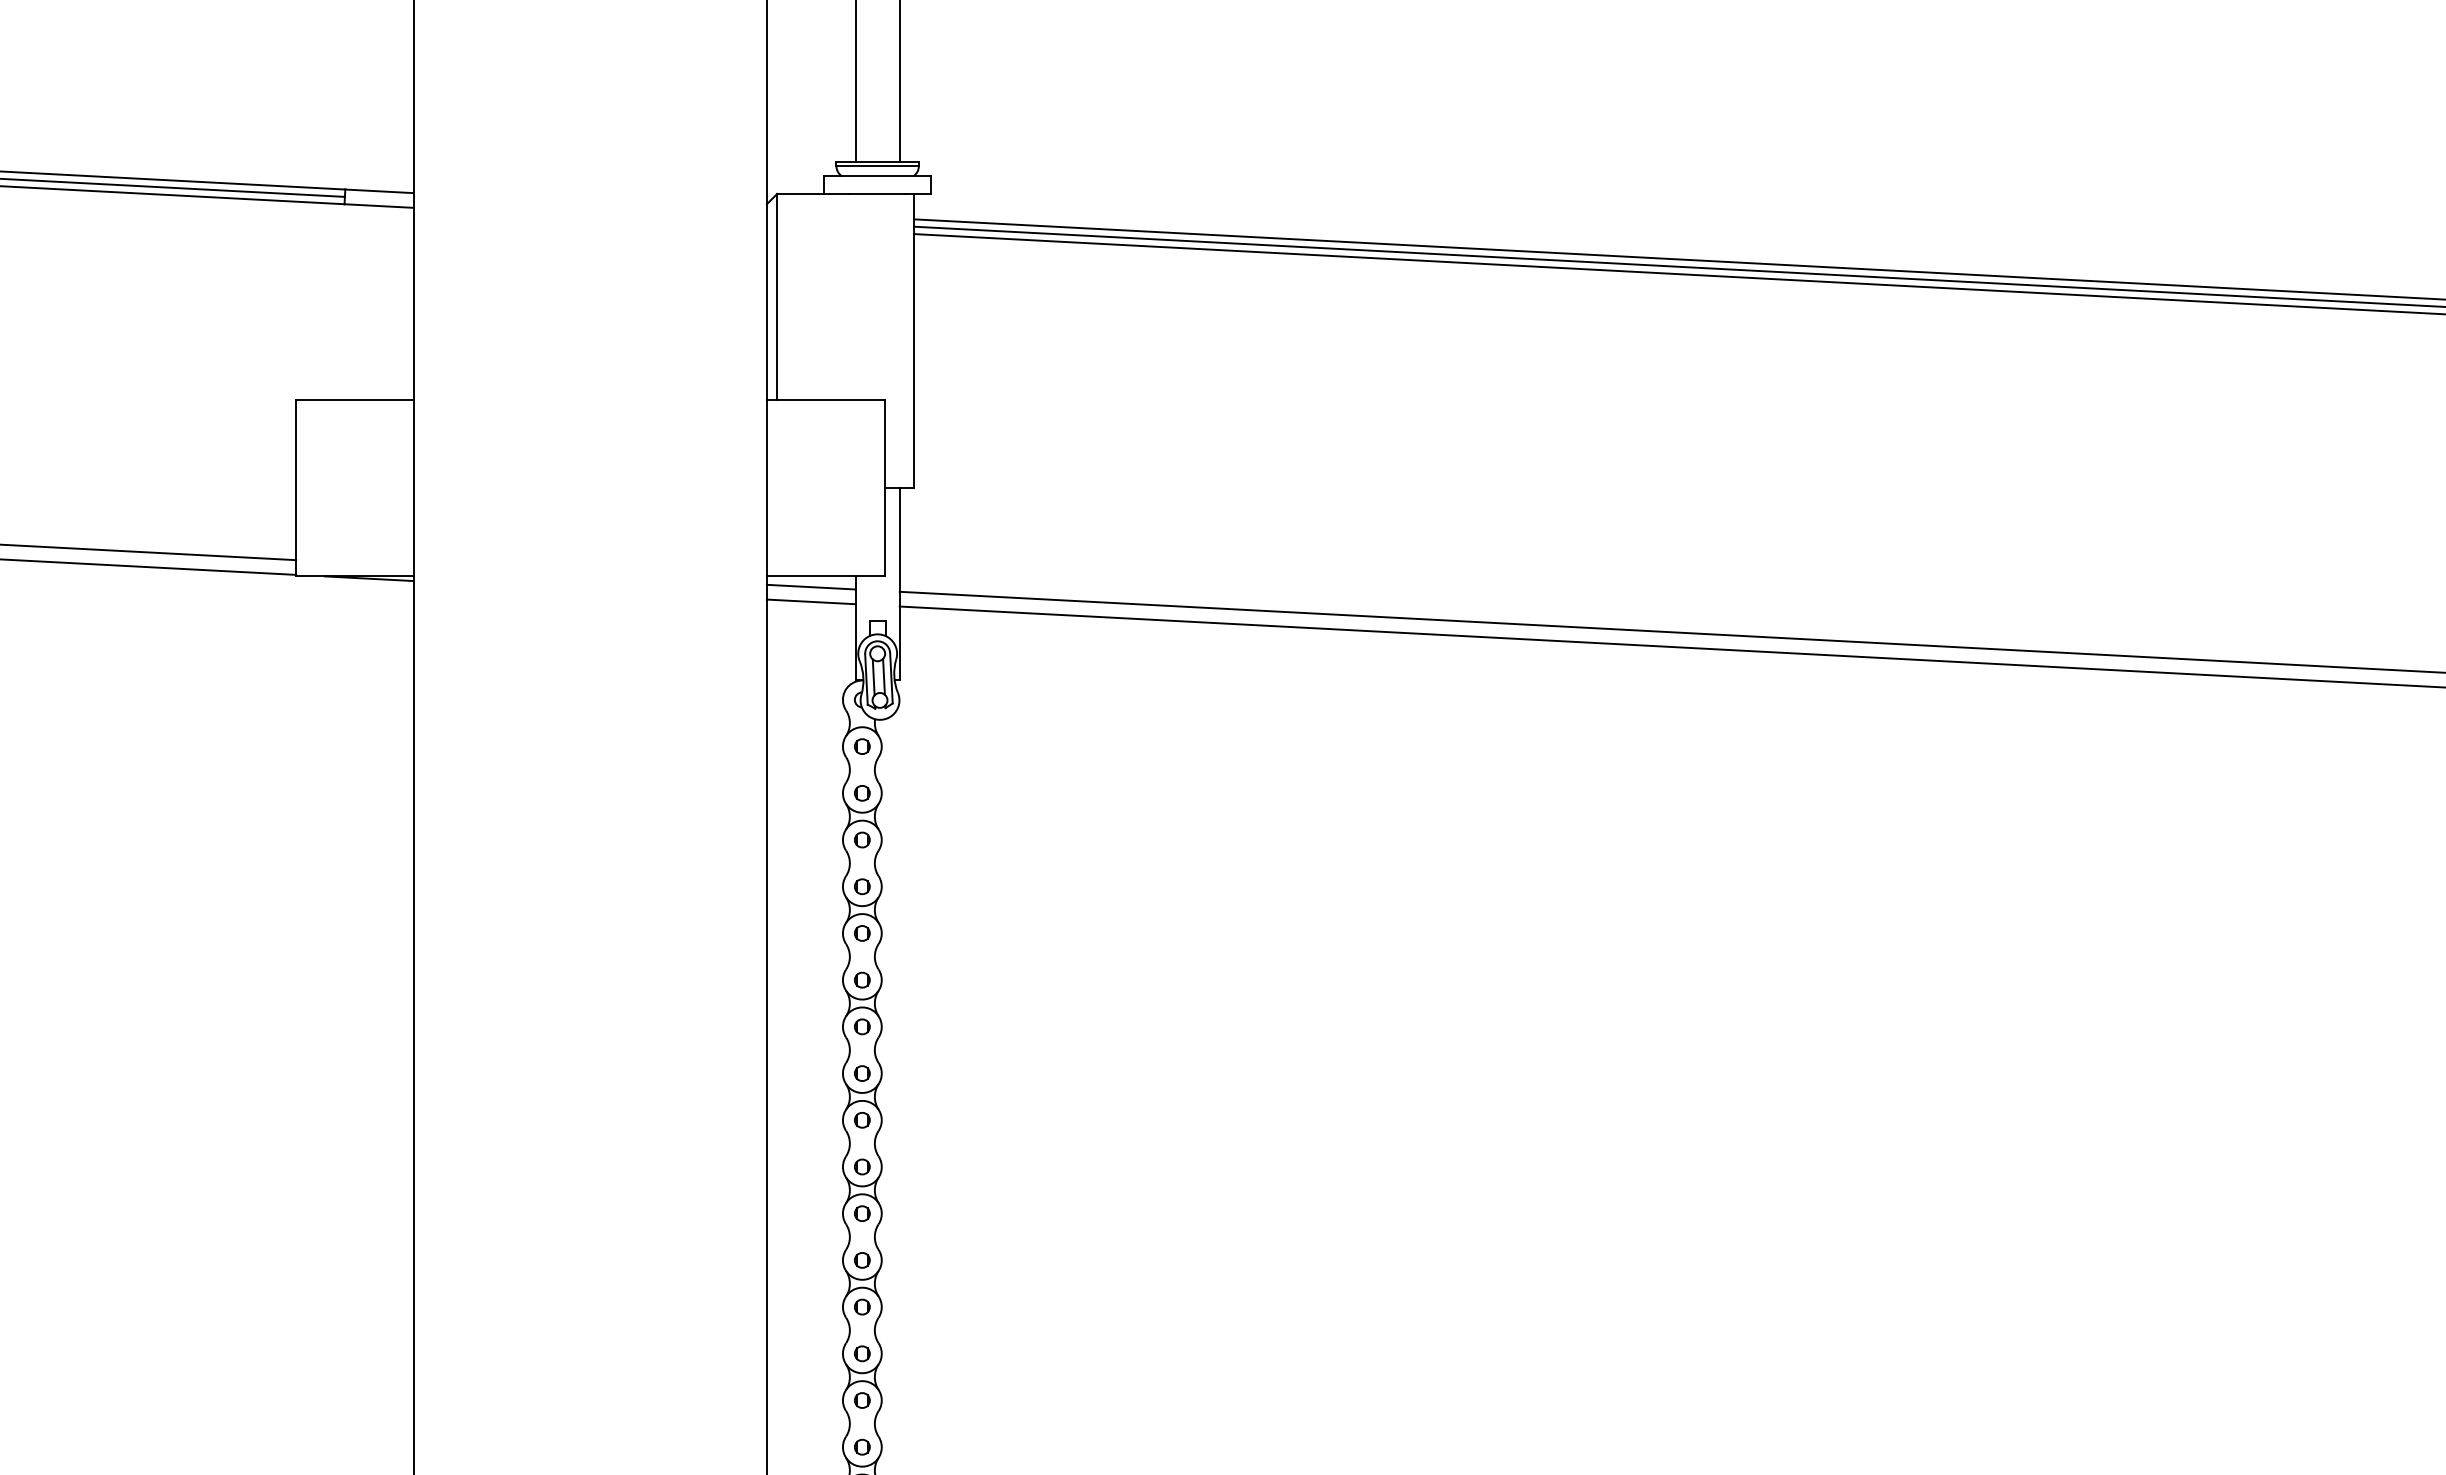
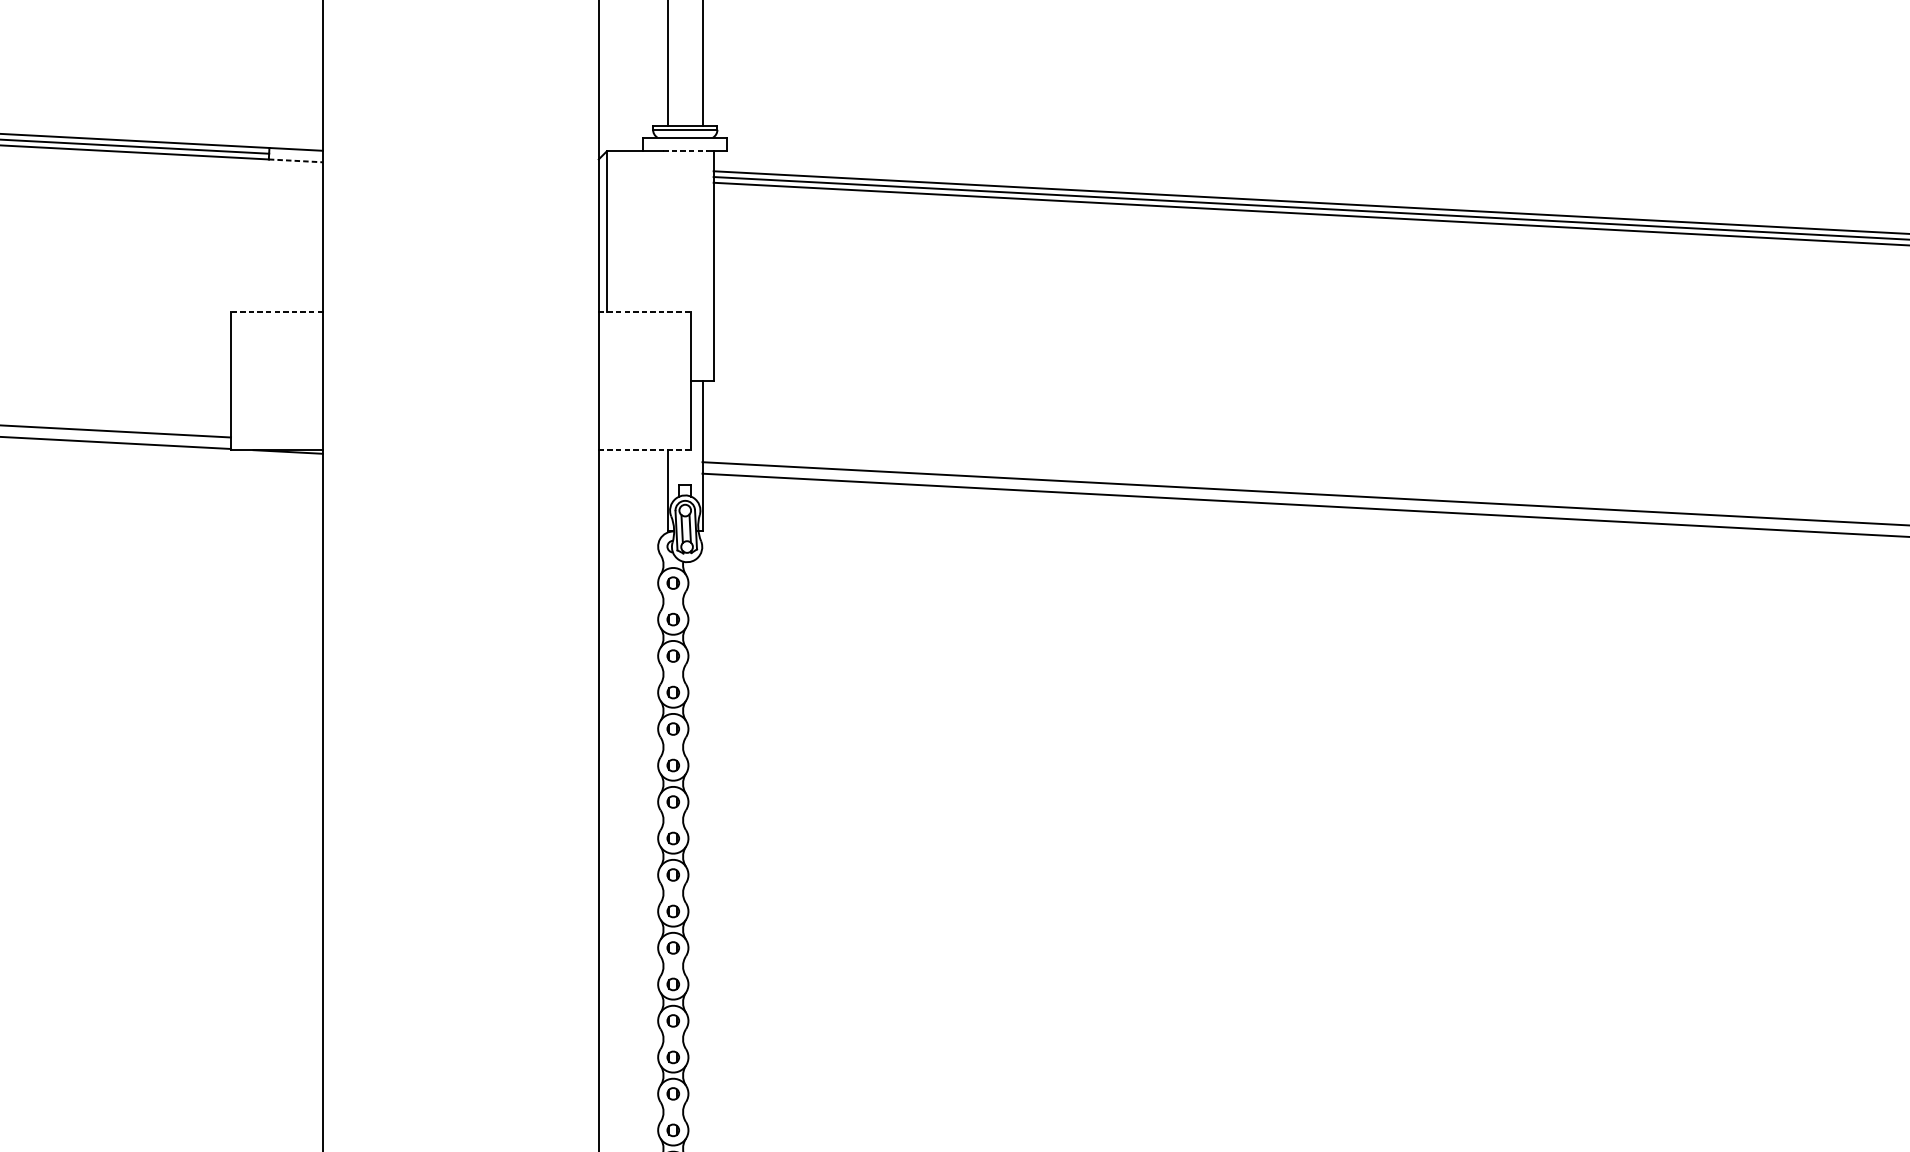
line: (878, 193) -> (685, 151), solid -> dashed
line: (379, 206) -> (296, 161), solid -> dashed
line: (355, 399) -> (277, 311), solid -> dashed
line: (825, 399) -> (644, 311), solid -> dashed
line: (825, 576) -> (644, 450), solid -> dashed
line: (810, 586) -> (632, 458), removed
line: (810, 601) -> (632, 469), removed

